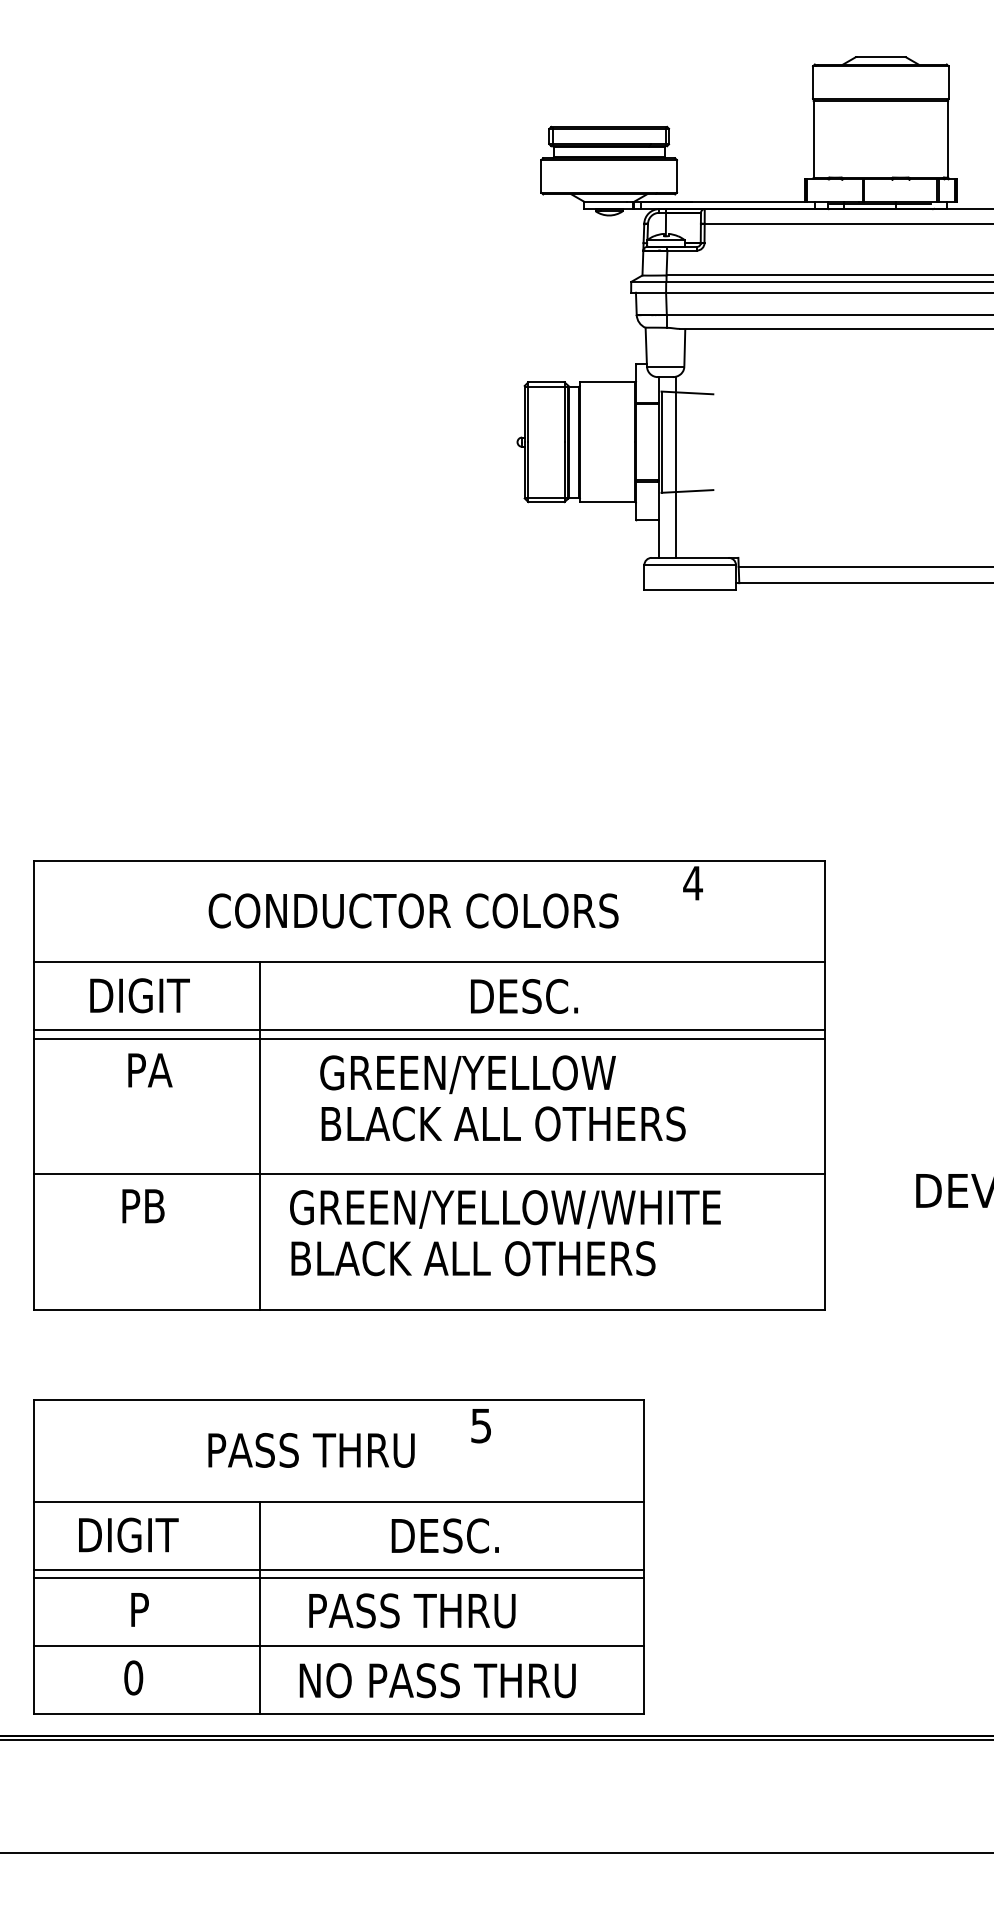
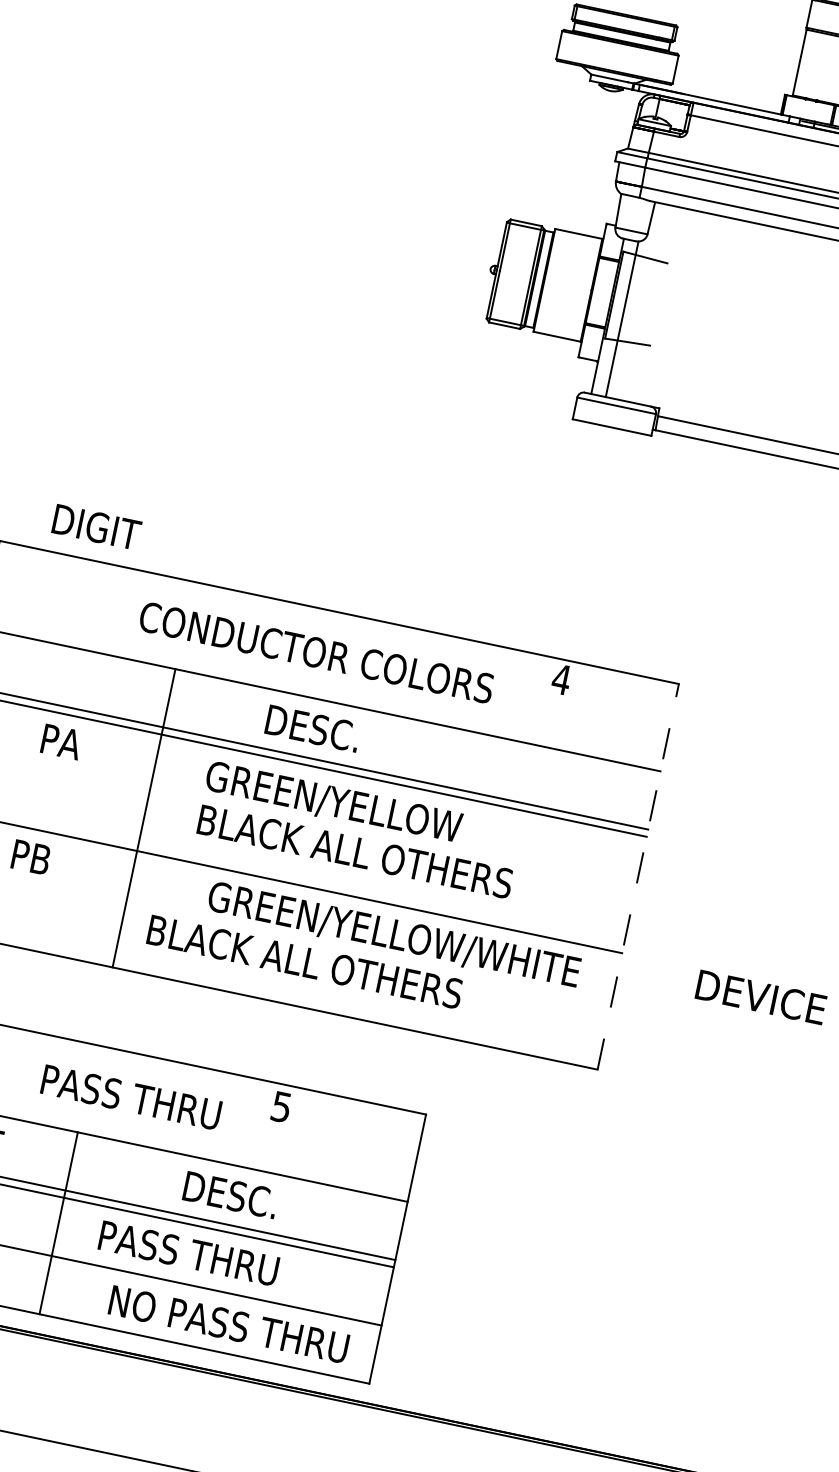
text: (139, 995) -> (96, 527), moved
text: (524, 996) -> (313, 728), moved
line: (824, 1085) -> (637, 876), solid -> dashed
text: (505, 1209) -> (394, 935), moved
text: (437, 1680) -> (228, 1324), moved

